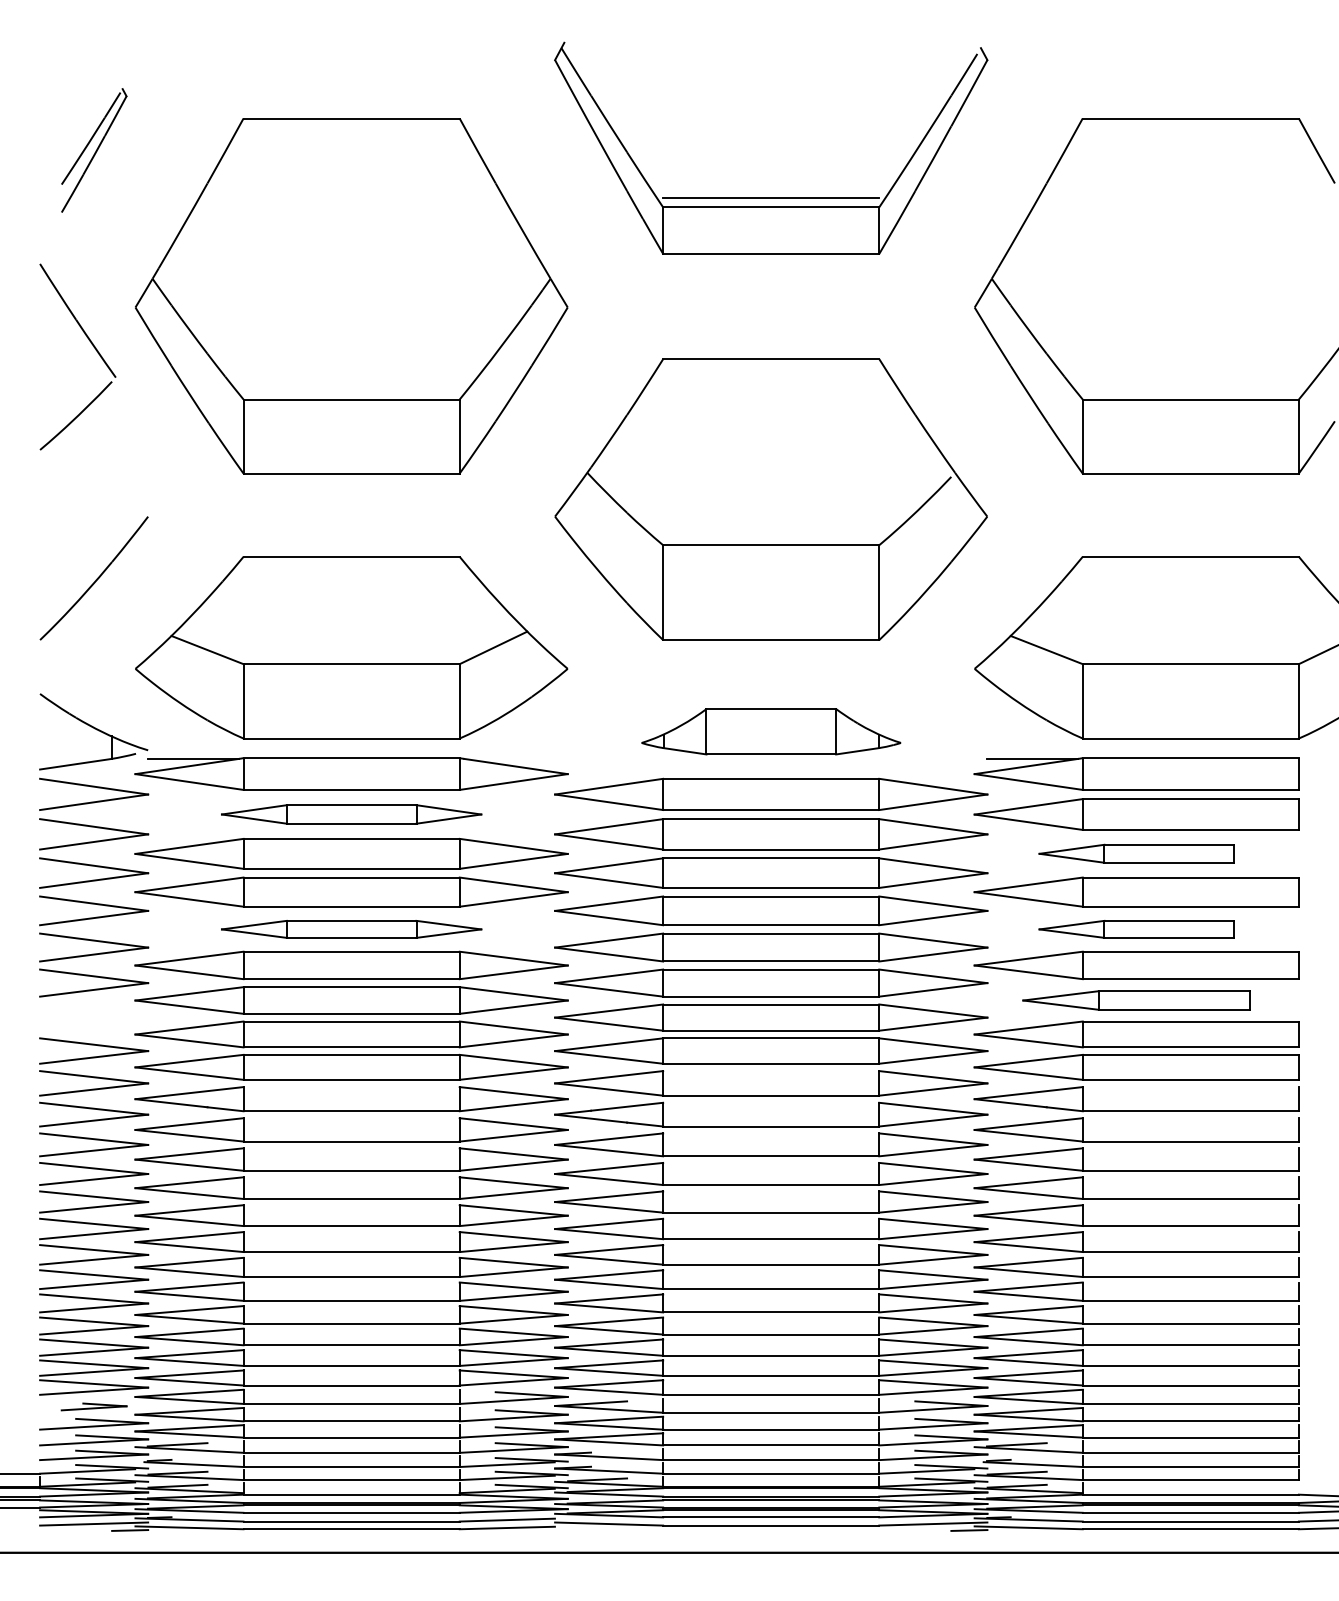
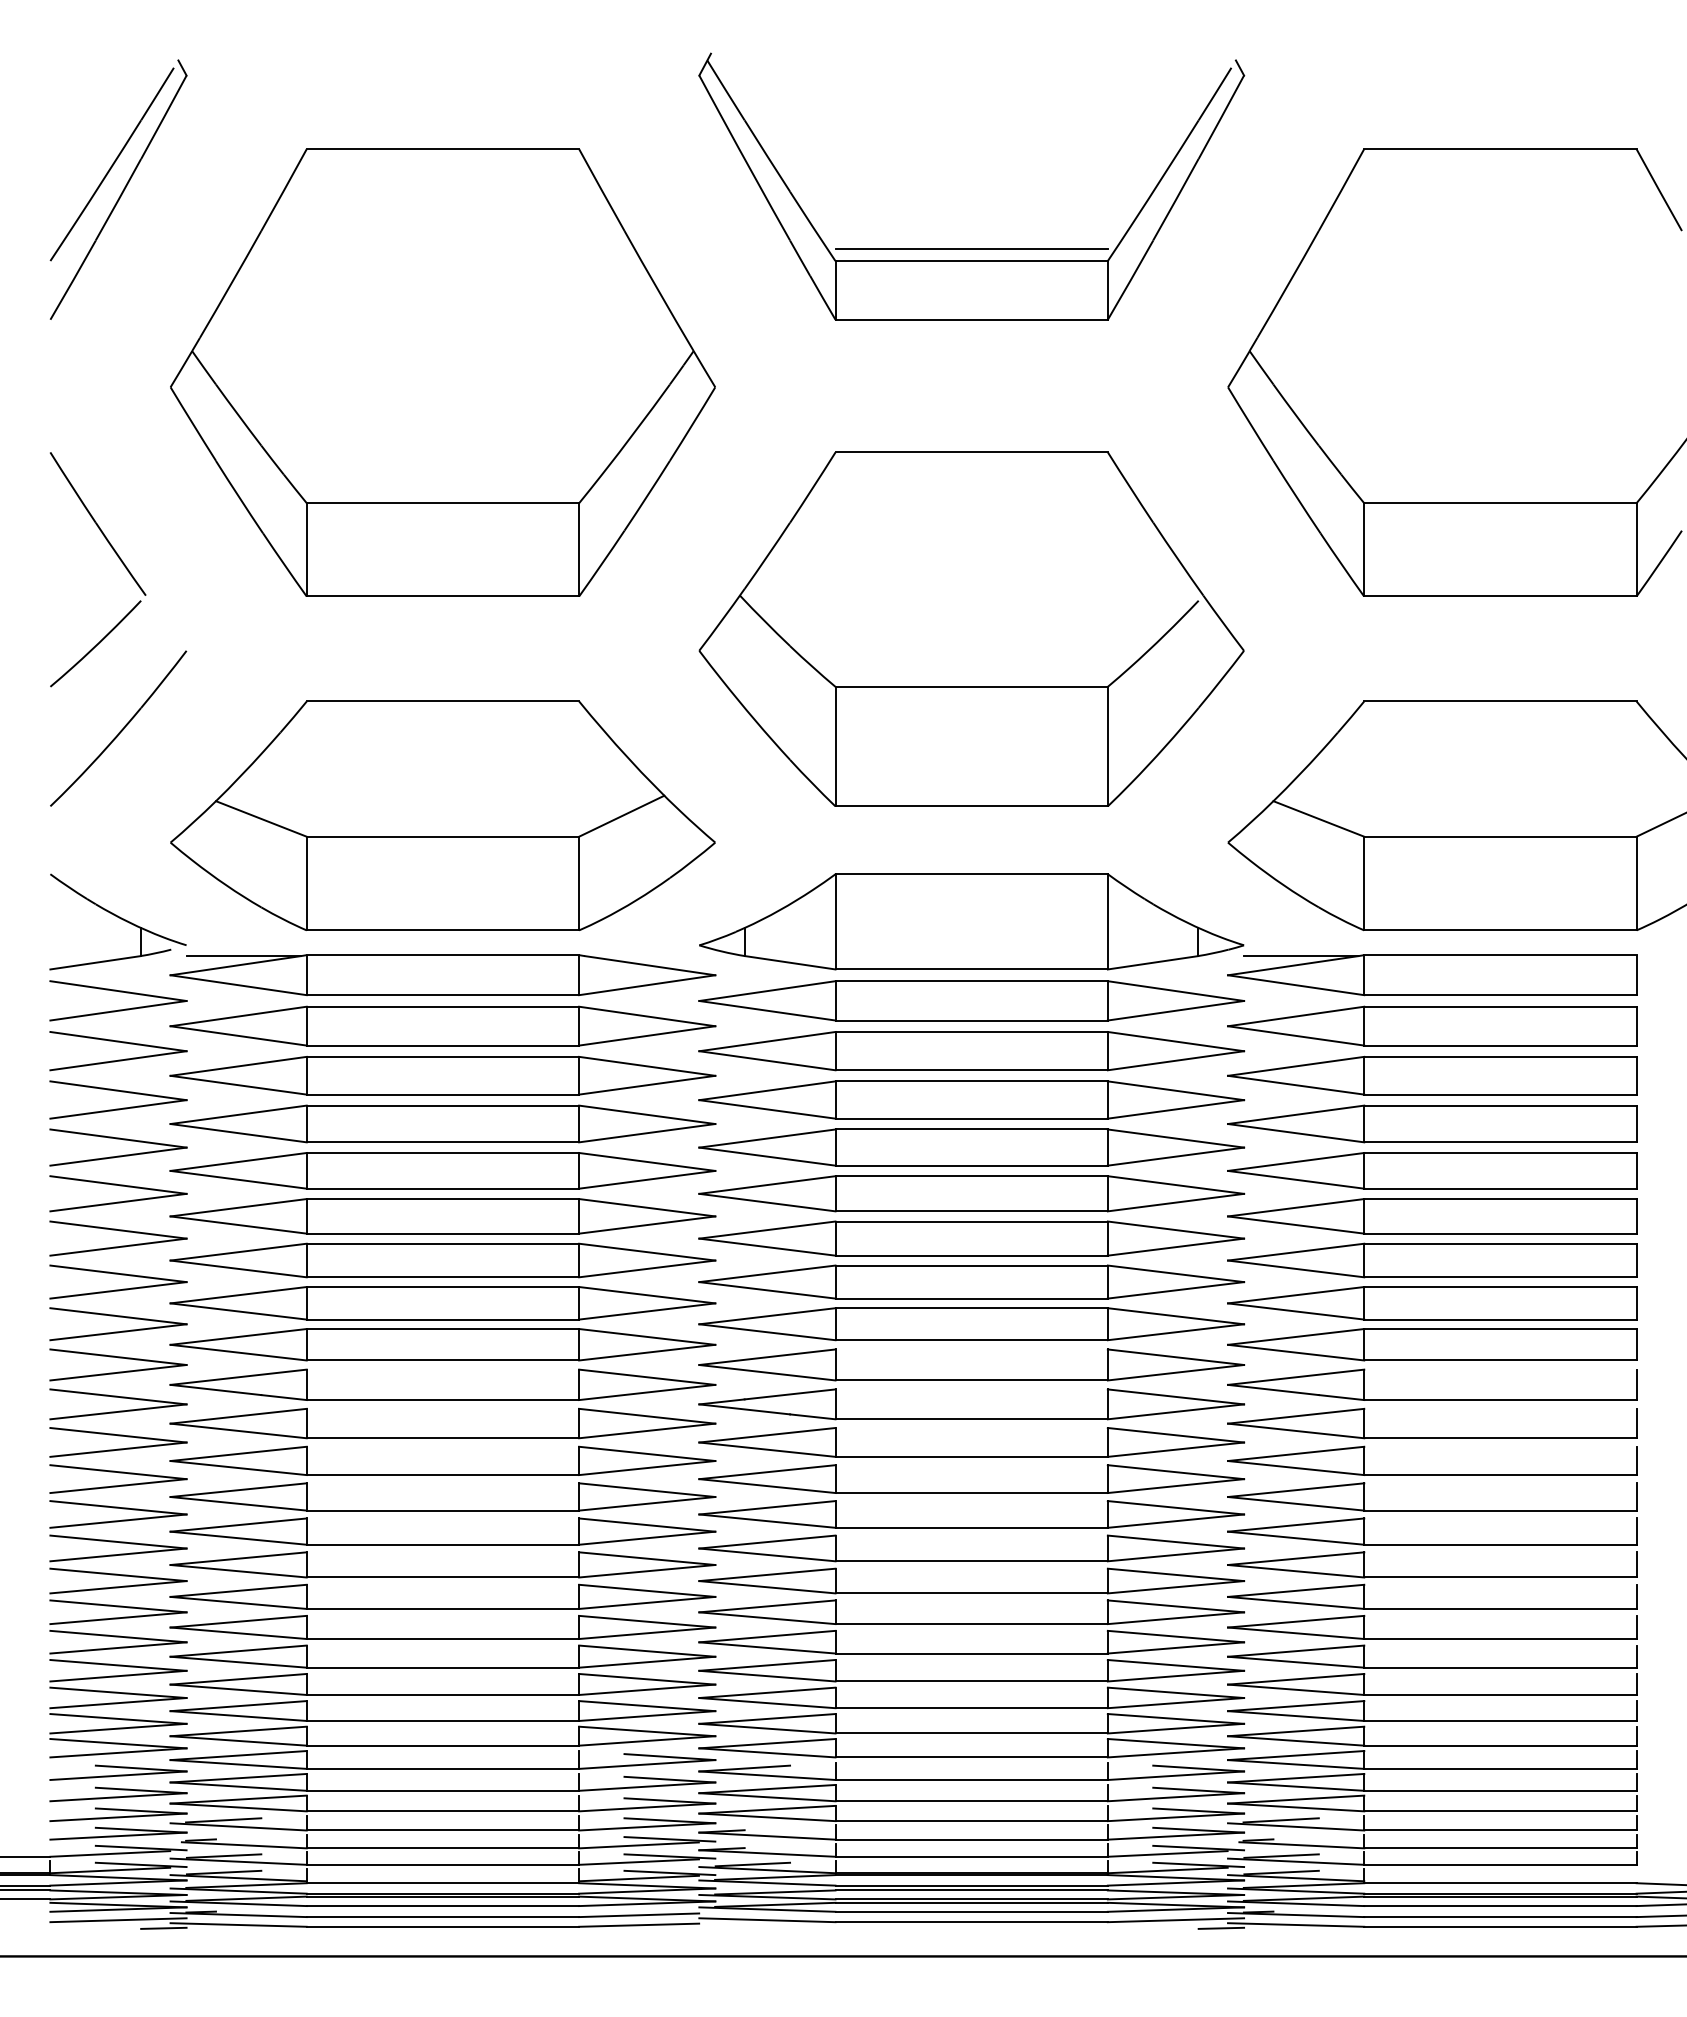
part: (94, 150) -> (118, 189), size x1.67
part: (92, 345) -> (116, 555), moved
part: (771, 731) -> (971, 921), size x1.67
part: (351, 813) -> (442, 1025), size x1.67
part: (1136, 853) -> (1432, 1075), size x1.67
part: (351, 929) -> (442, 1170), size x1.67
part: (1136, 929) -> (1432, 1170), size x1.67
part: (1136, 1000) -> (1432, 1260), size x1.43
part: (96, 1012) -> (121, 1275), added
part: (94, 1406) -> (118, 1772), size x1.67

